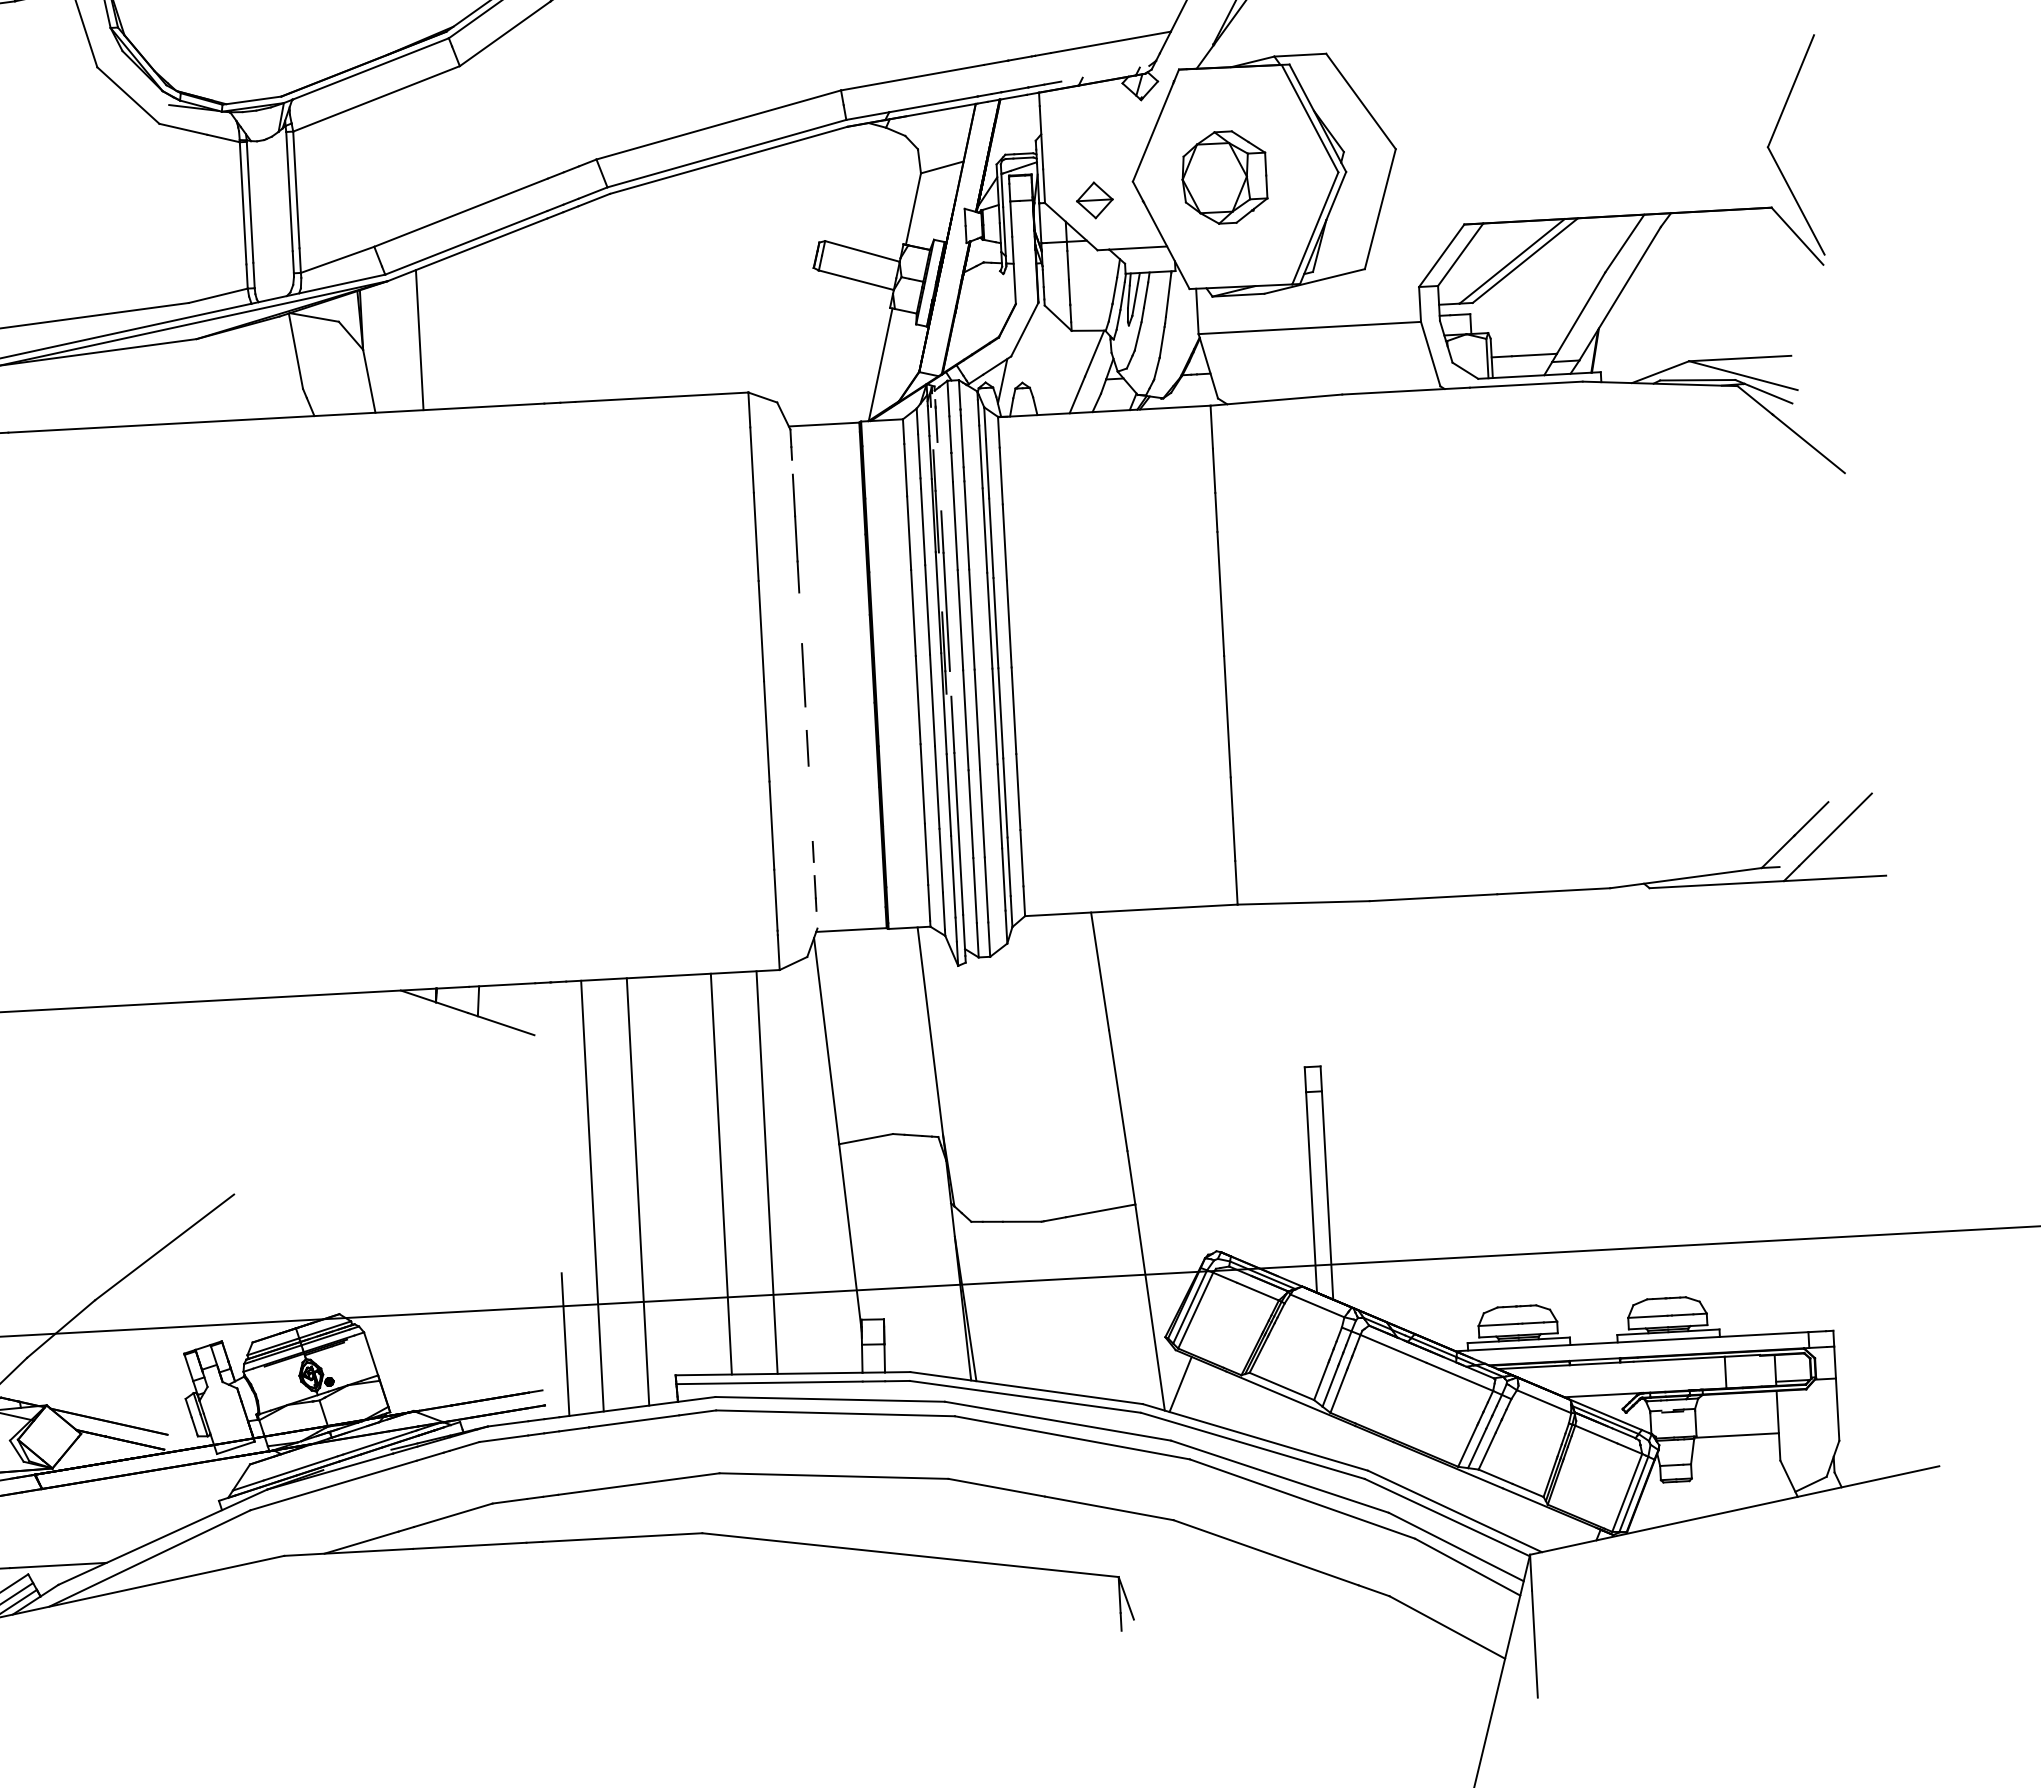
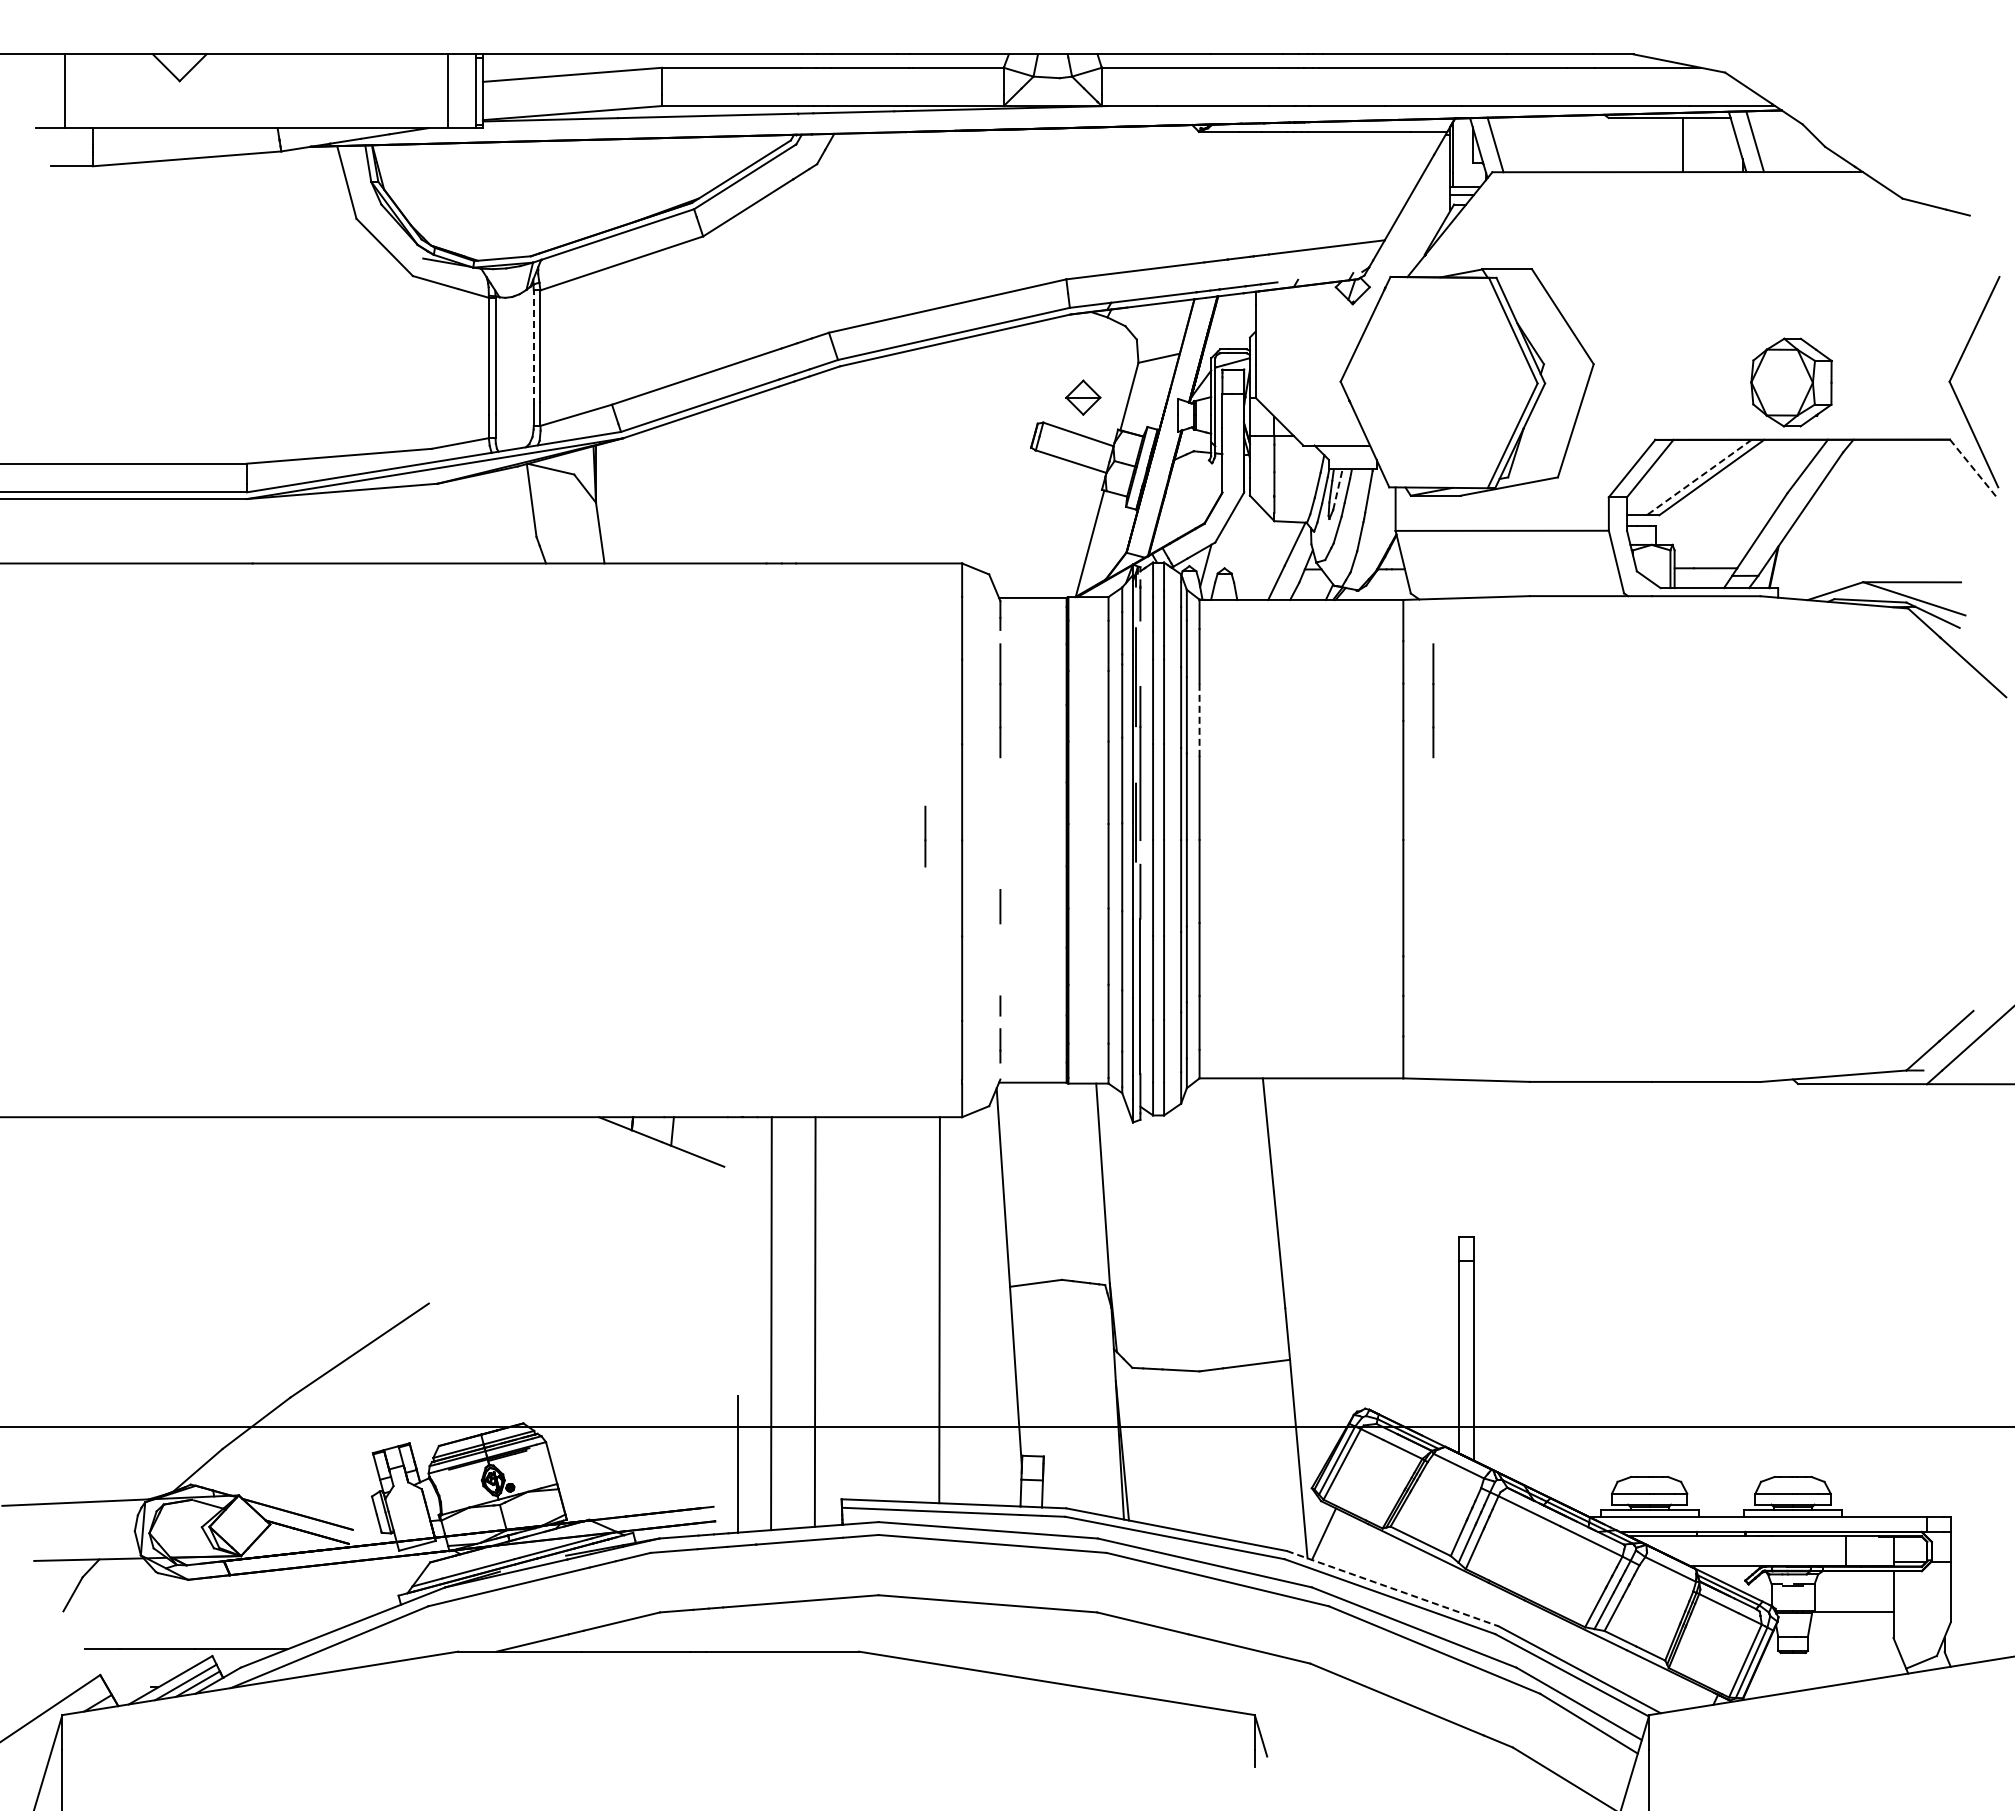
part: (1224, 177) -> (1791, 382), moved
line: (289, 191) -> (533, 347), solid -> dashed
part: (1095, 200) -> (1083, 397), moved
line: (1797, 236) -> (1973, 468), solid -> dashed
line: (1512, 261) -> (1699, 477), solid -> dashed
line: (1135, 294) -> (1337, 489), solid -> dashed
line: (419, 340) -> (650, 496), removed
line: (1247, 508) -> (1433, 700), added
line: (1004, 542) -> (1199, 720), solid -> dashed
line: (803, 675) -> (925, 836), moved
line: (721, 1174) -> (895, 1309), removed
line: (1256, 1437) -> (1393, 1588), solid -> dashed

